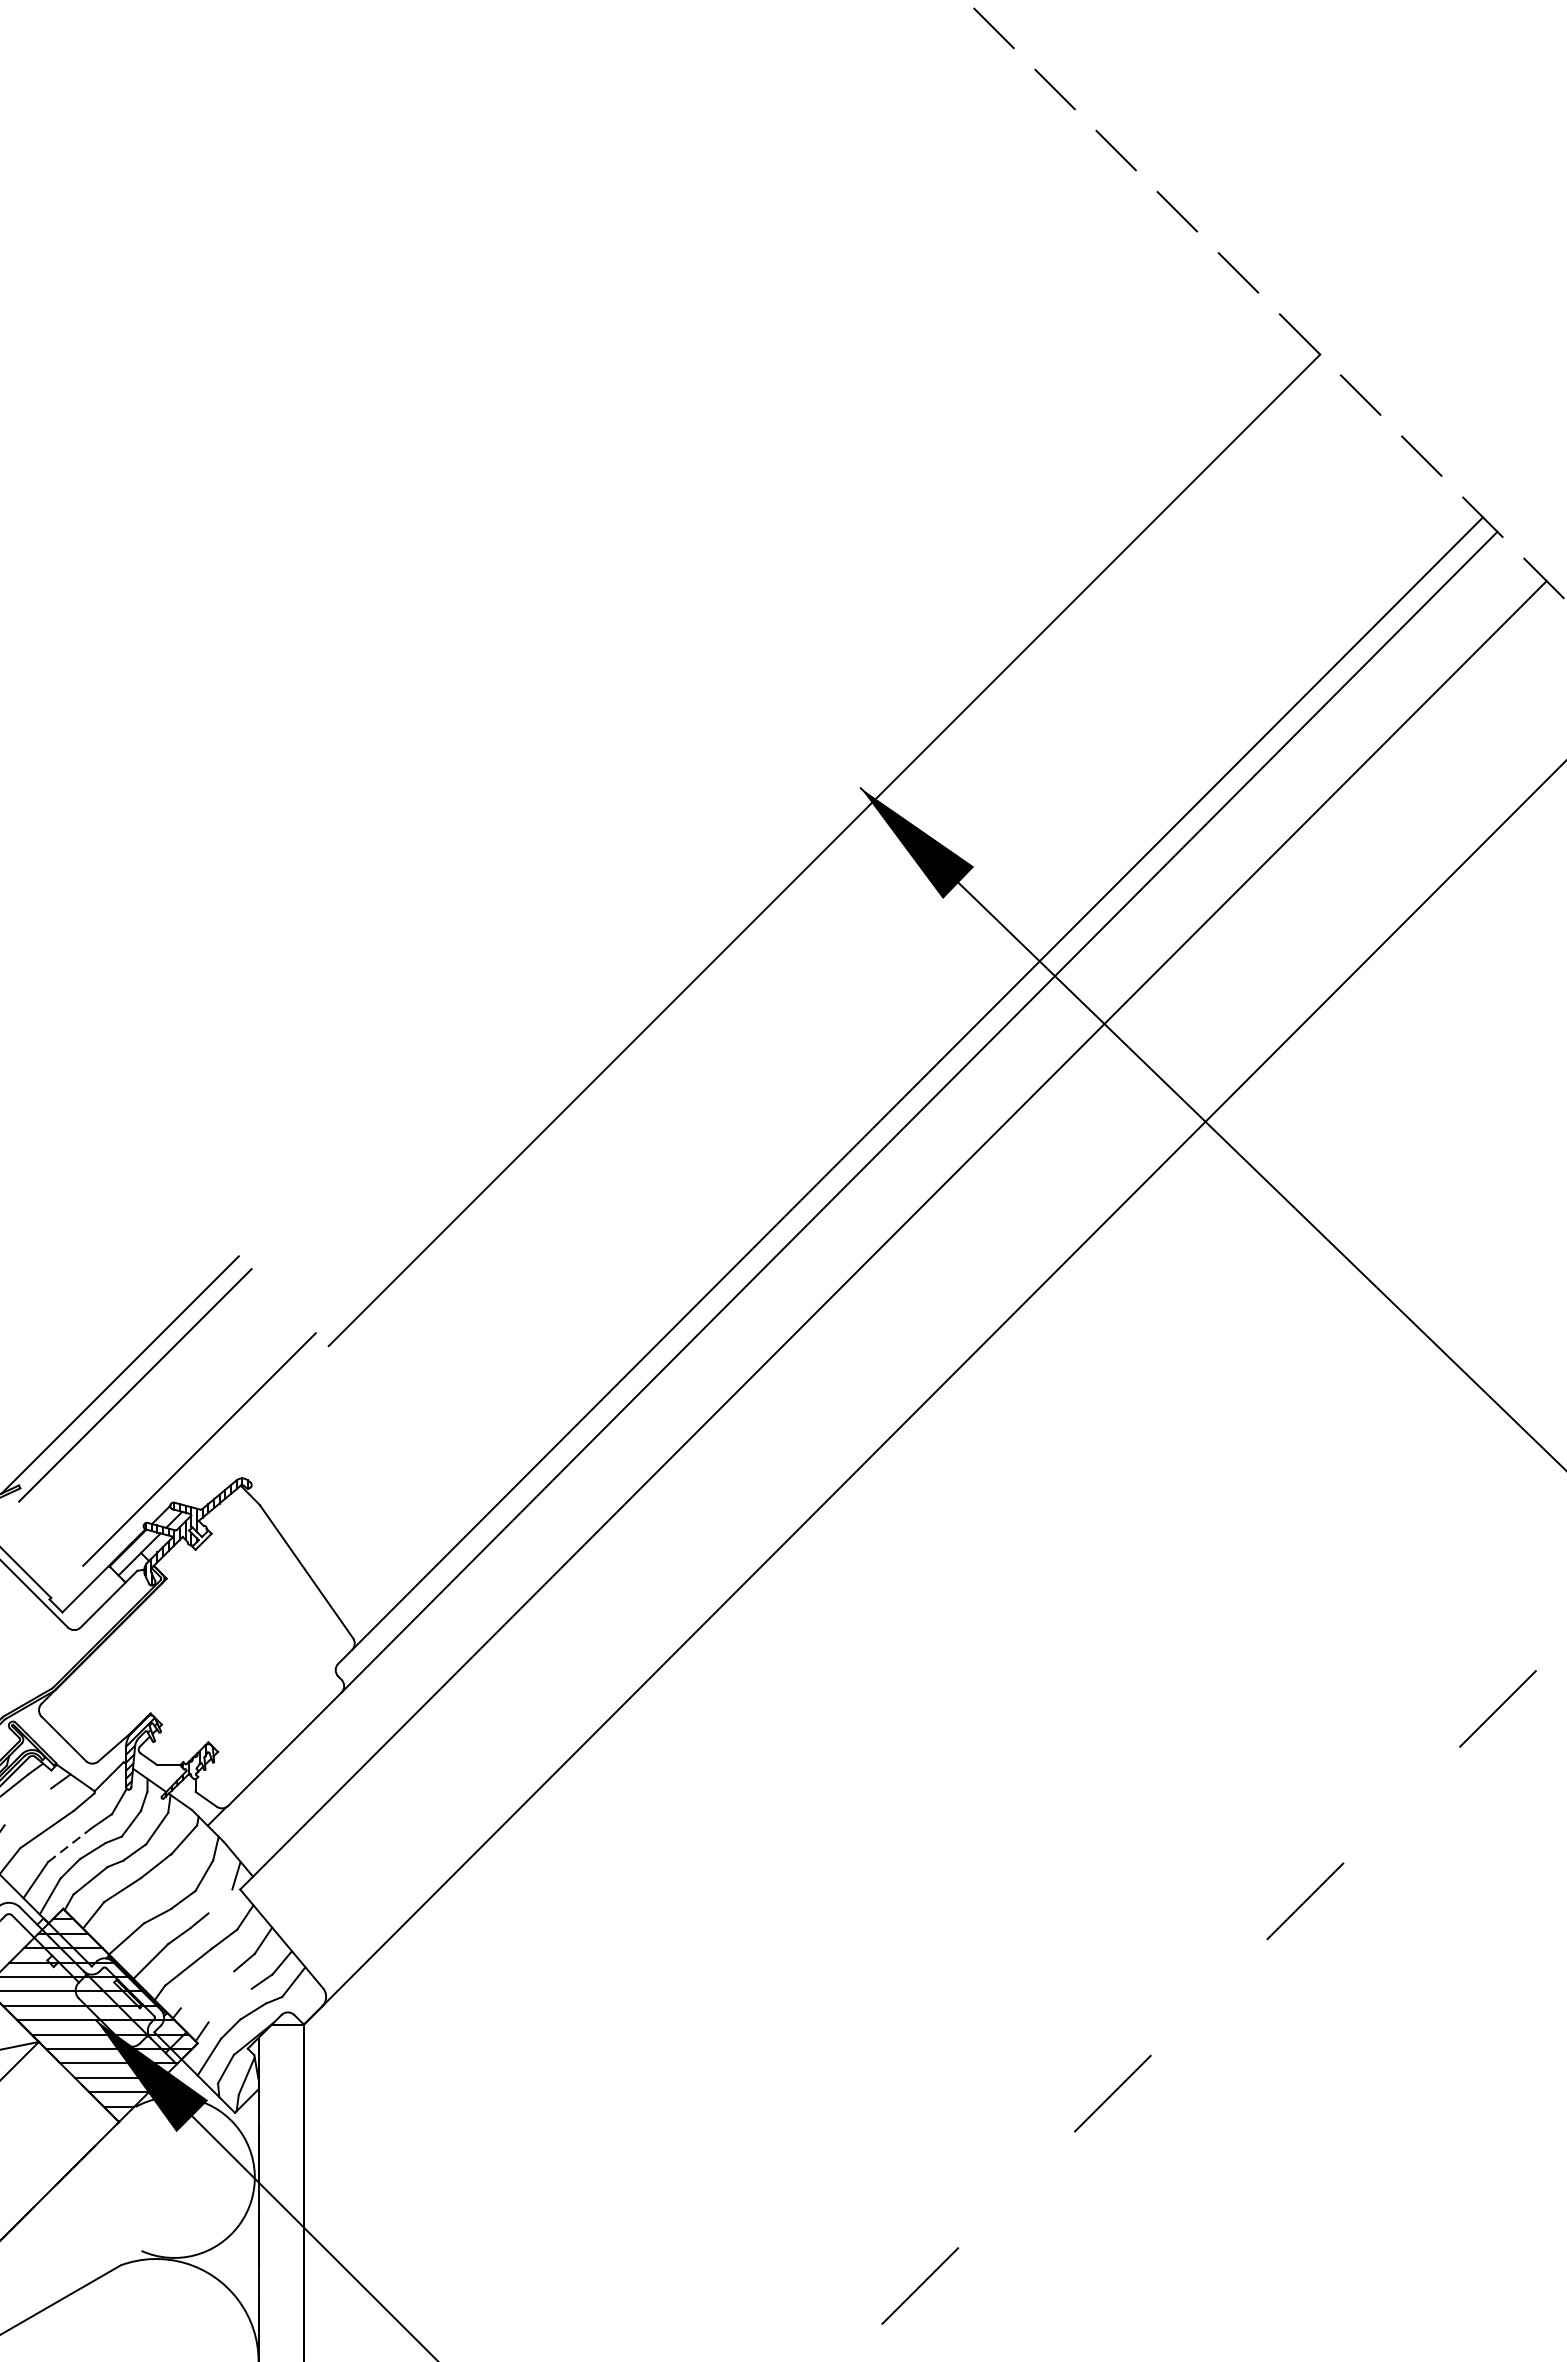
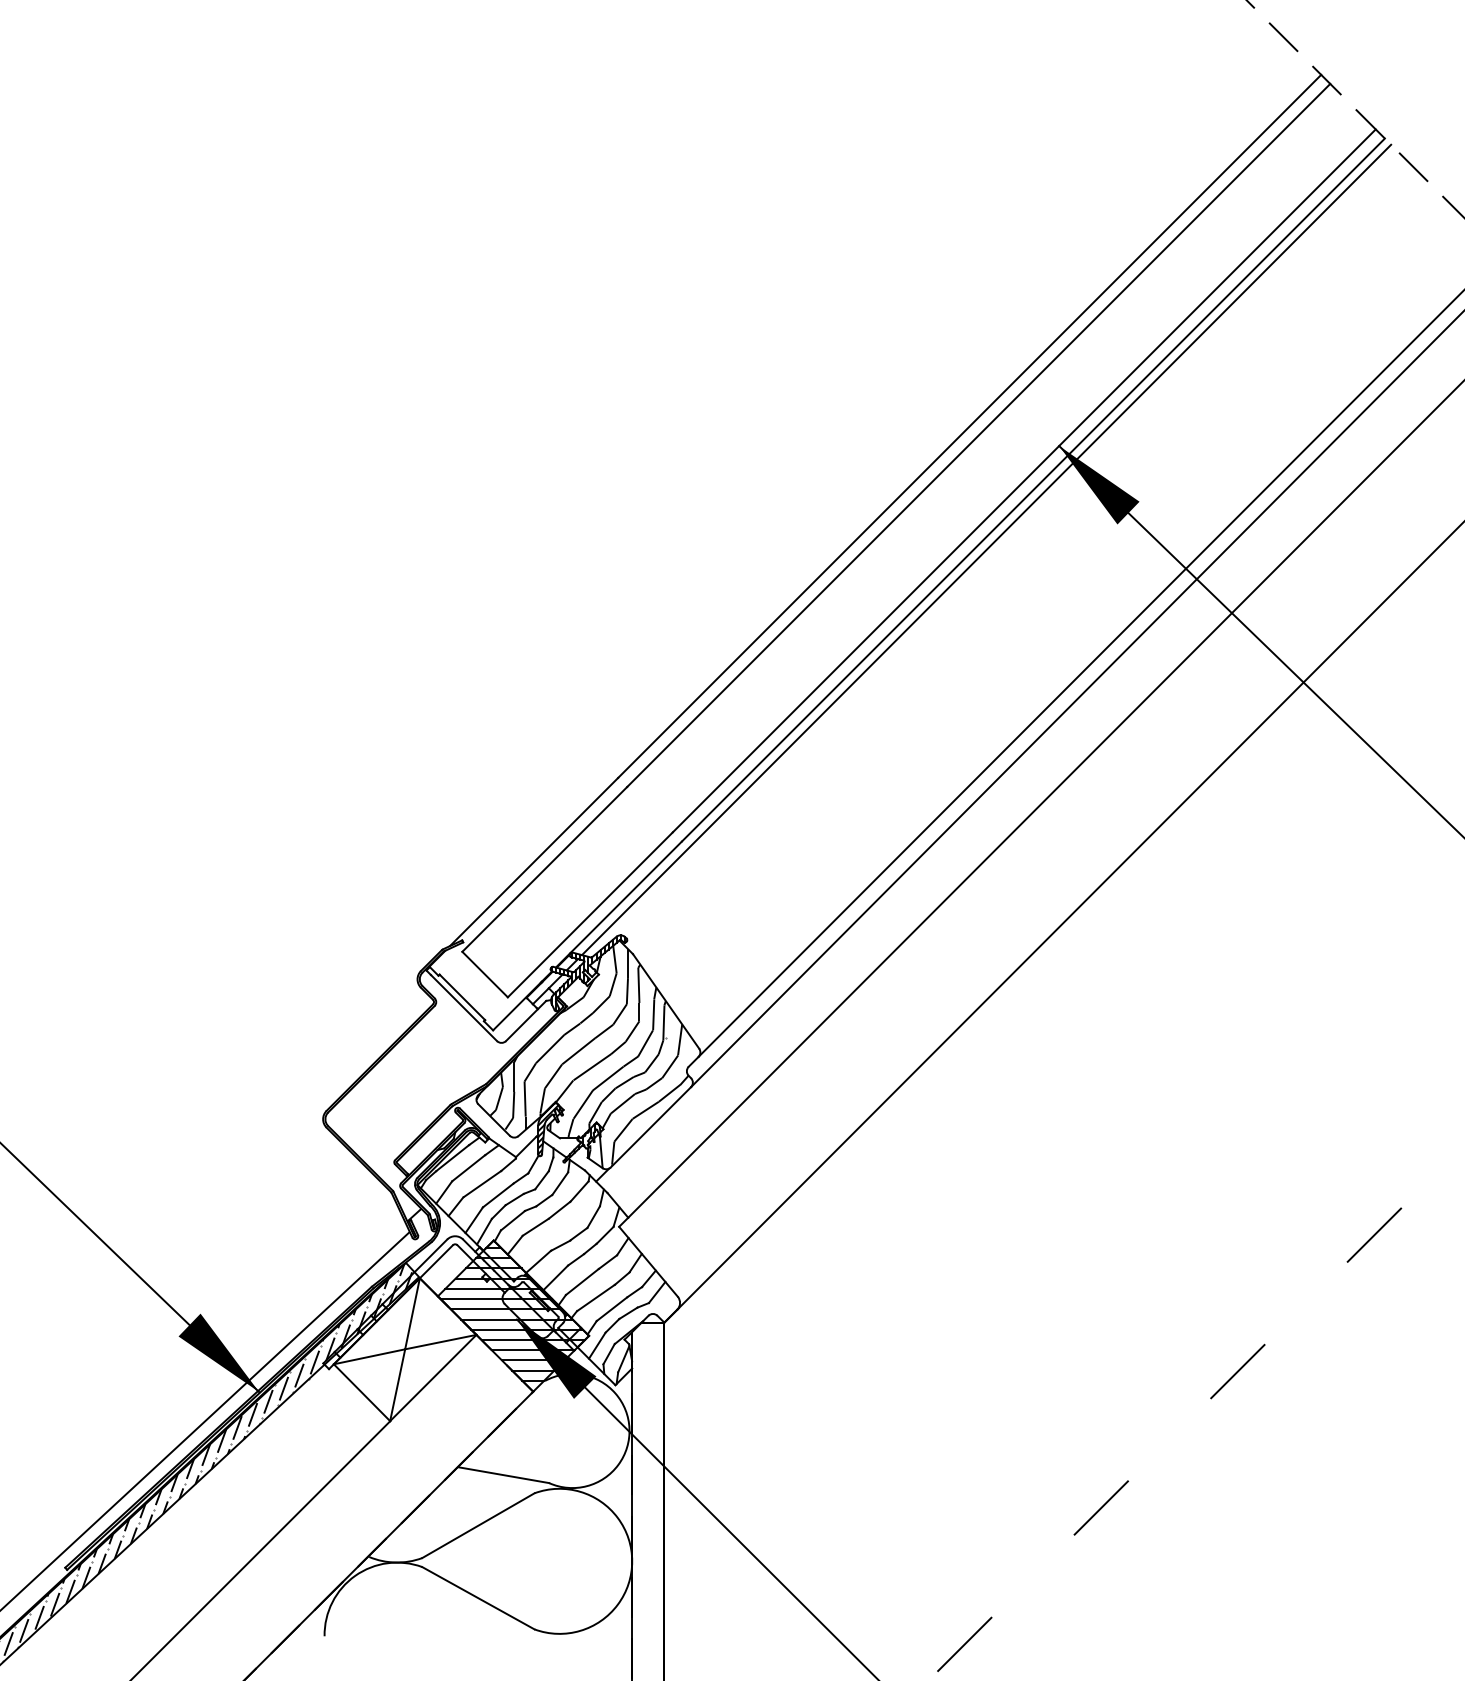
line: (734, 759) -> (969, 425), added
line: (747, 771) -> (978, 434), added
line: (810, 836) -> (1023, 480), added
line: (758, 934) -> (986, 549), added
line: (239, 1434) -> (618, 904), added
line: (50, 1533) -> (484, 974), added
hatch: (188, 1649) -> (582, 1056), added
line: (27, 1807) -> (468, 1168), added
line: (70, 1845) -> (498, 1195), dashed -> solid
line: (219, 1900) -> (604, 1234), added
line: (206, 1989) -> (595, 1297), added
line: (229, 2006) -> (611, 1309), added
line: (77, 2240) -> (503, 1475), added

